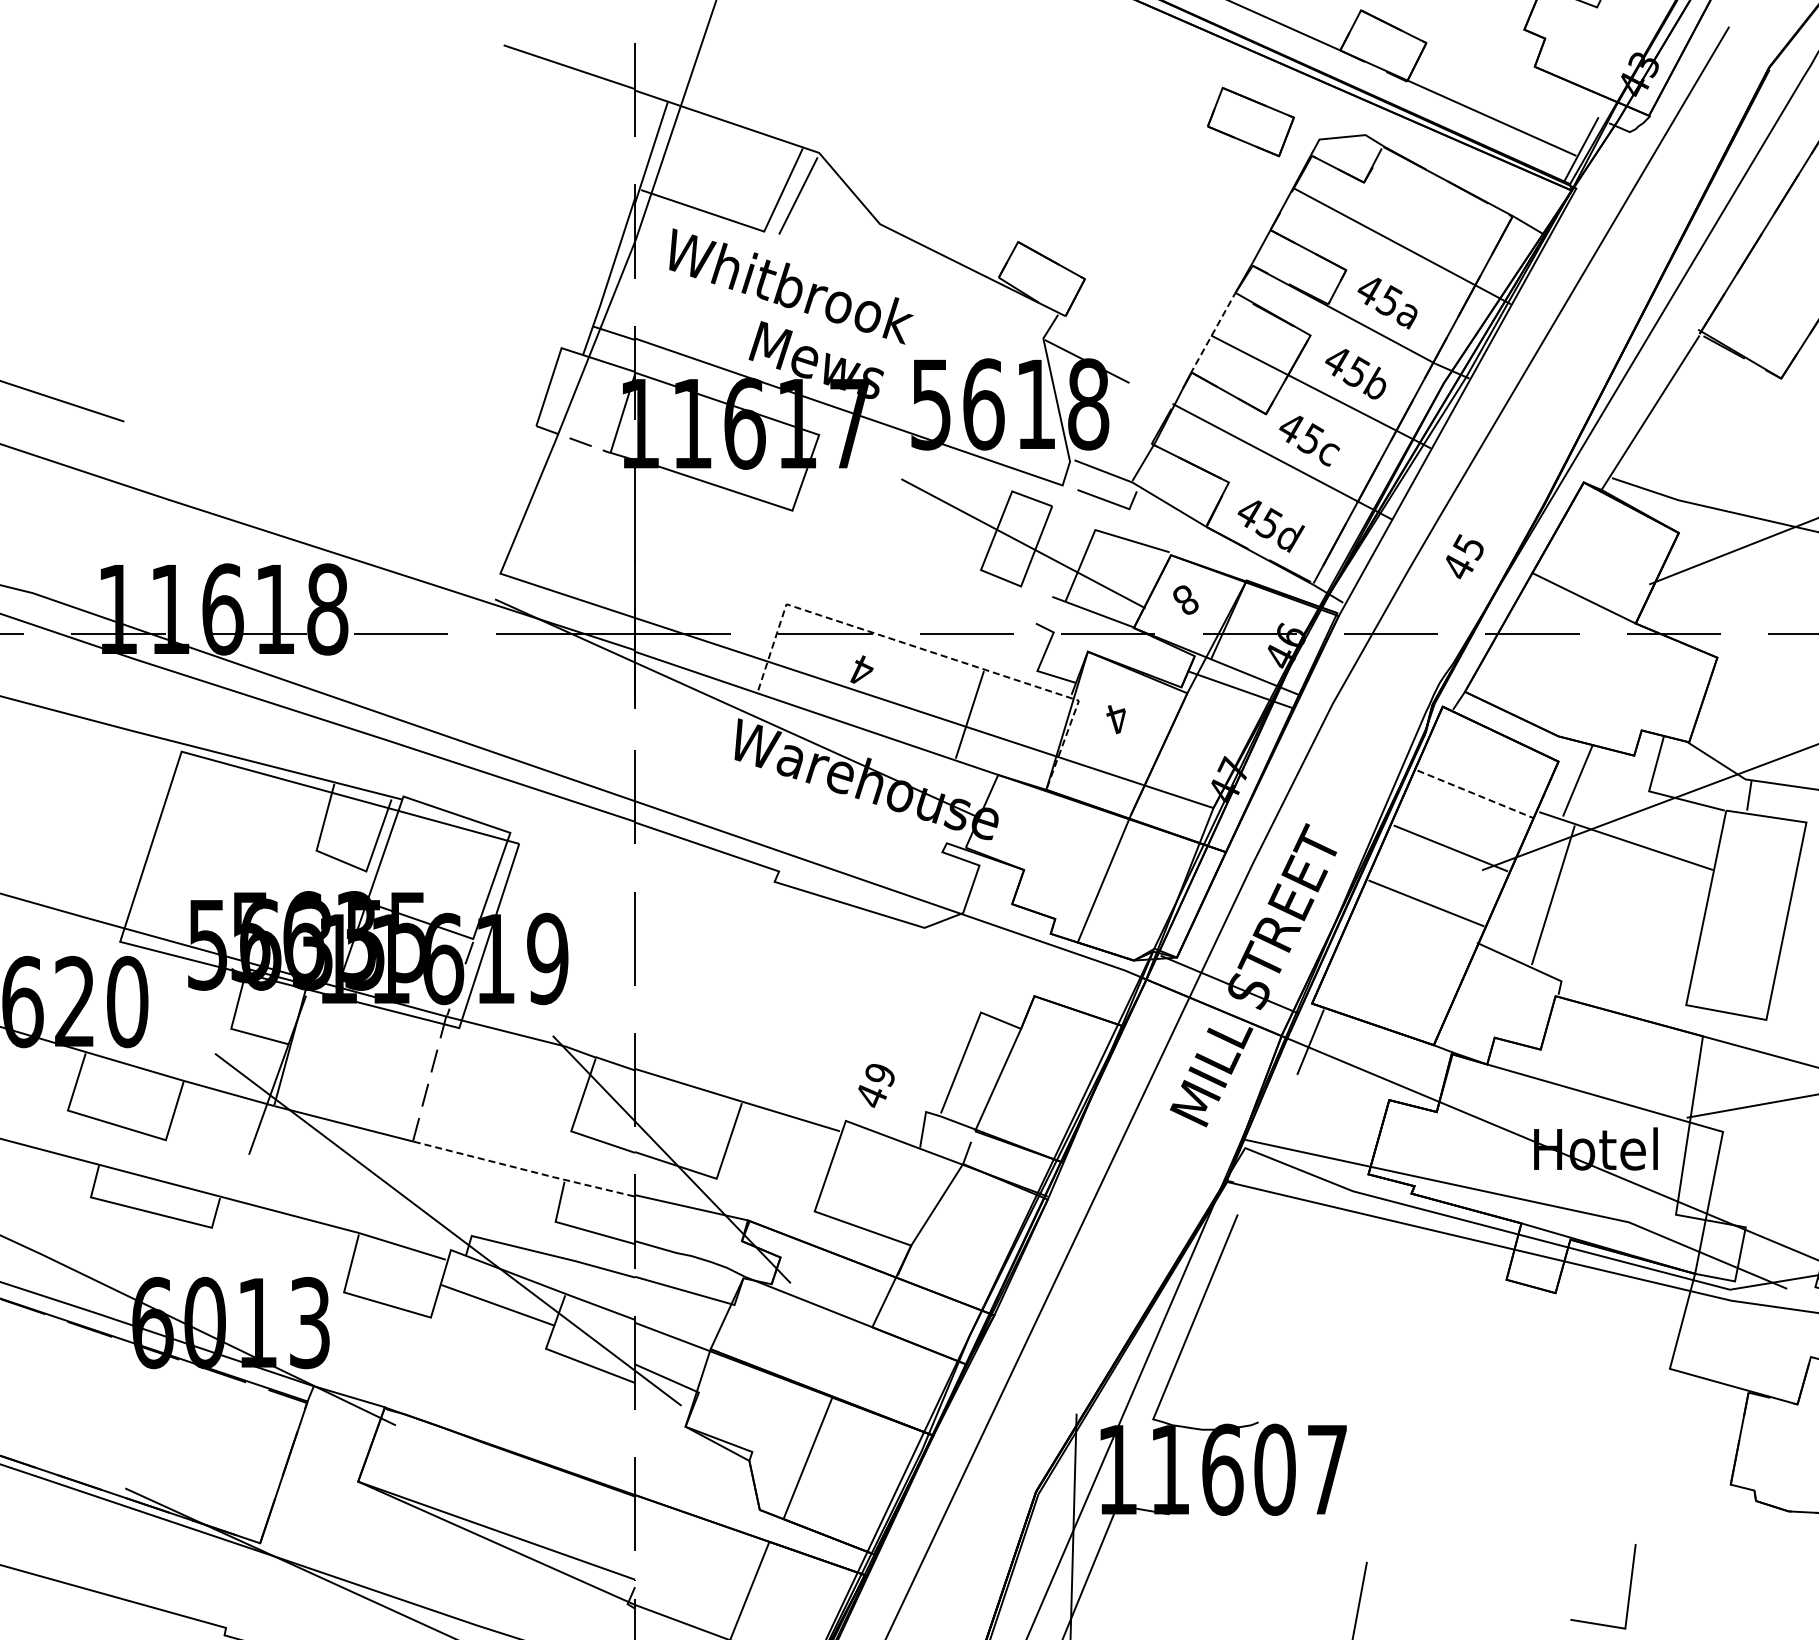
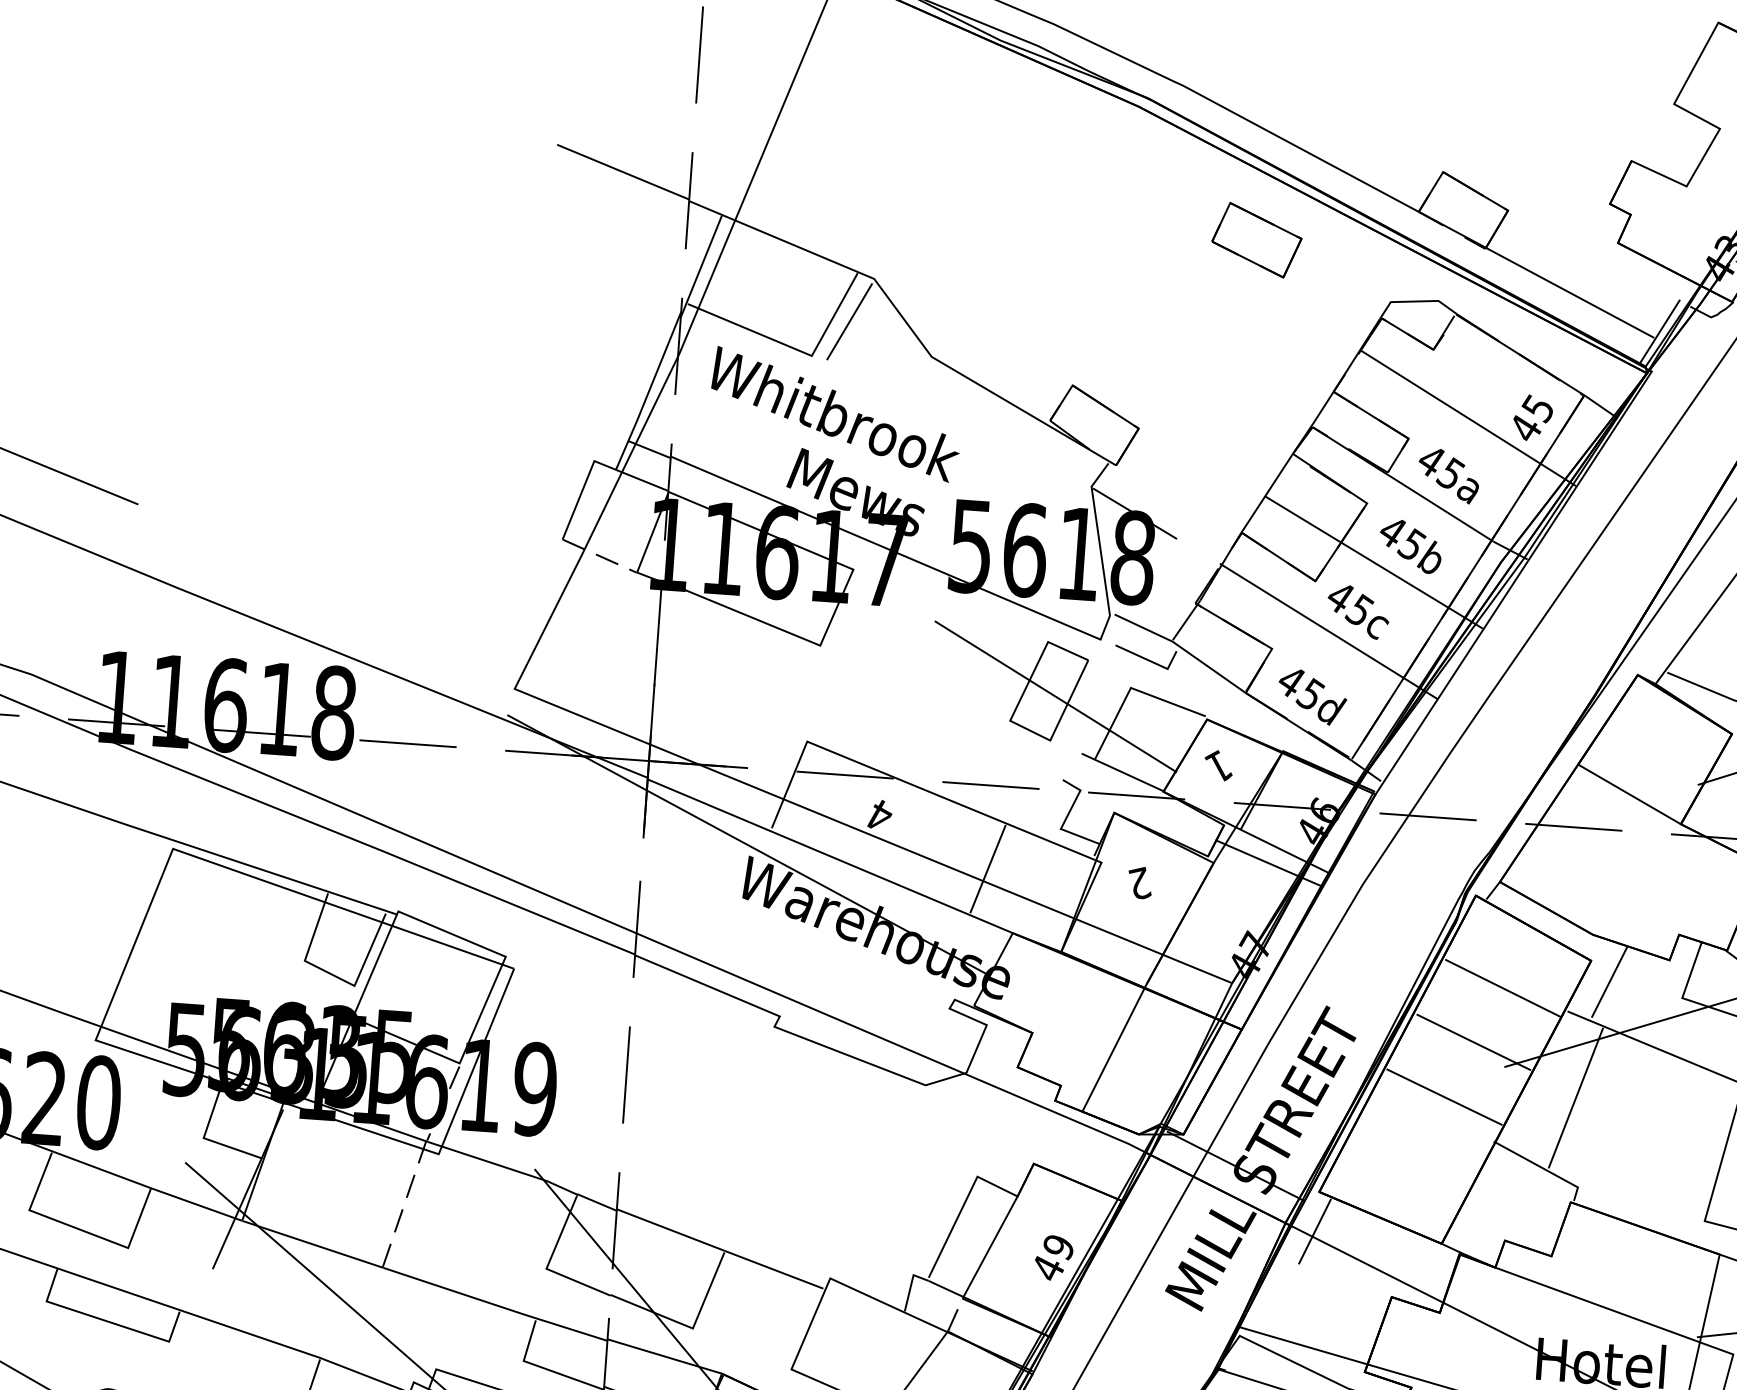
part: (1250, 121) -> (1256, 239), moved
line: (1212, 334) -> (1266, 495), dashed -> solid
text: (1464, 556) -> (1532, 417), moved
text: (1185, 599) -> (1218, 766), 8 -> 1
line: (934, 653) -> (956, 803), dashed -> solid
text: (1117, 717) -> (1139, 882), 4 -> 2
line: (1475, 794) -> (1503, 988), dashed -> solid
text: (876, 1085) -> (1054, 1257), moved
line: (525, 1169) -> (496, 1304), dashed -> solid

